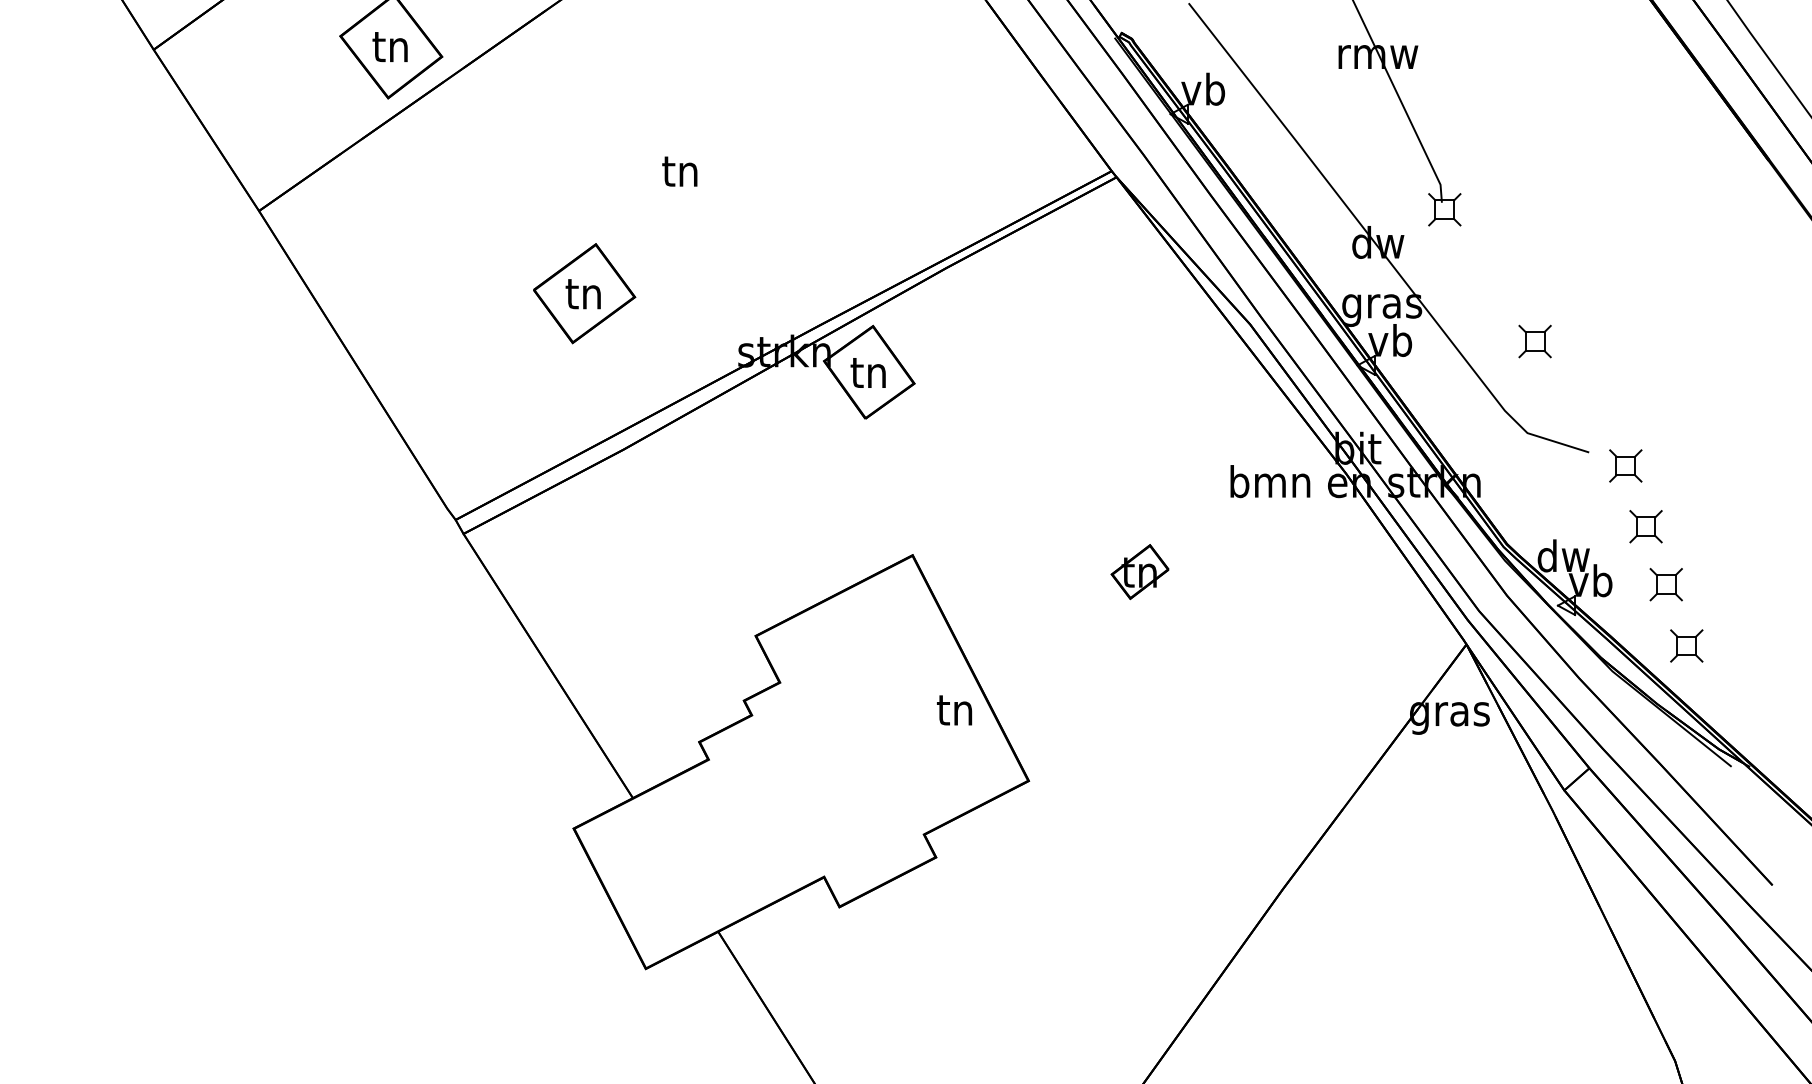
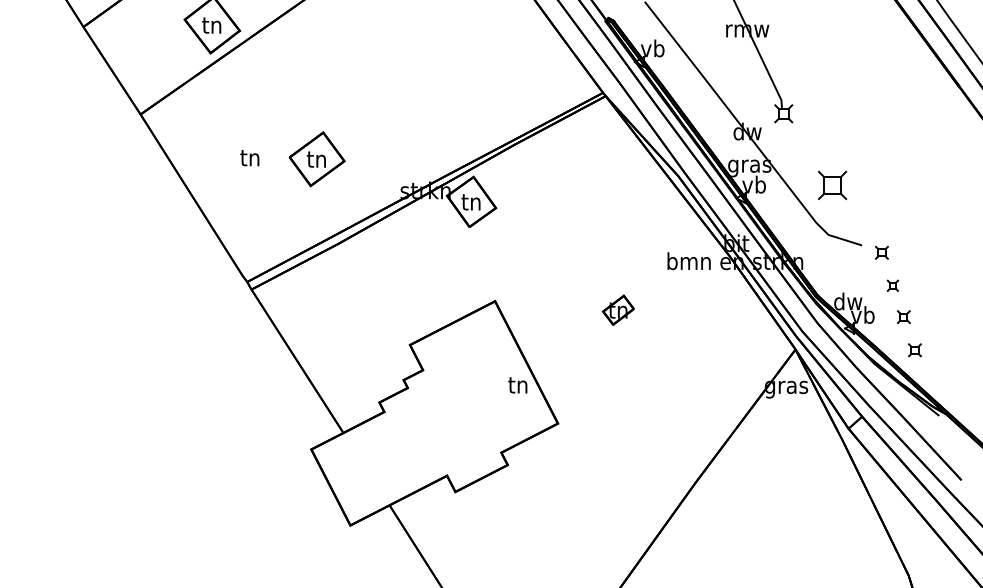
text: (679, 172) -> (249, 158), moved
part: (1534, 340) -> (832, 184), size x1.6
part: (1625, 465) -> (881, 252), size x0.7
part: (1645, 526) -> (892, 285), size x0.6
part: (1665, 583) -> (903, 316), size x0.7
part: (1685, 644) -> (914, 349), size x0.7

